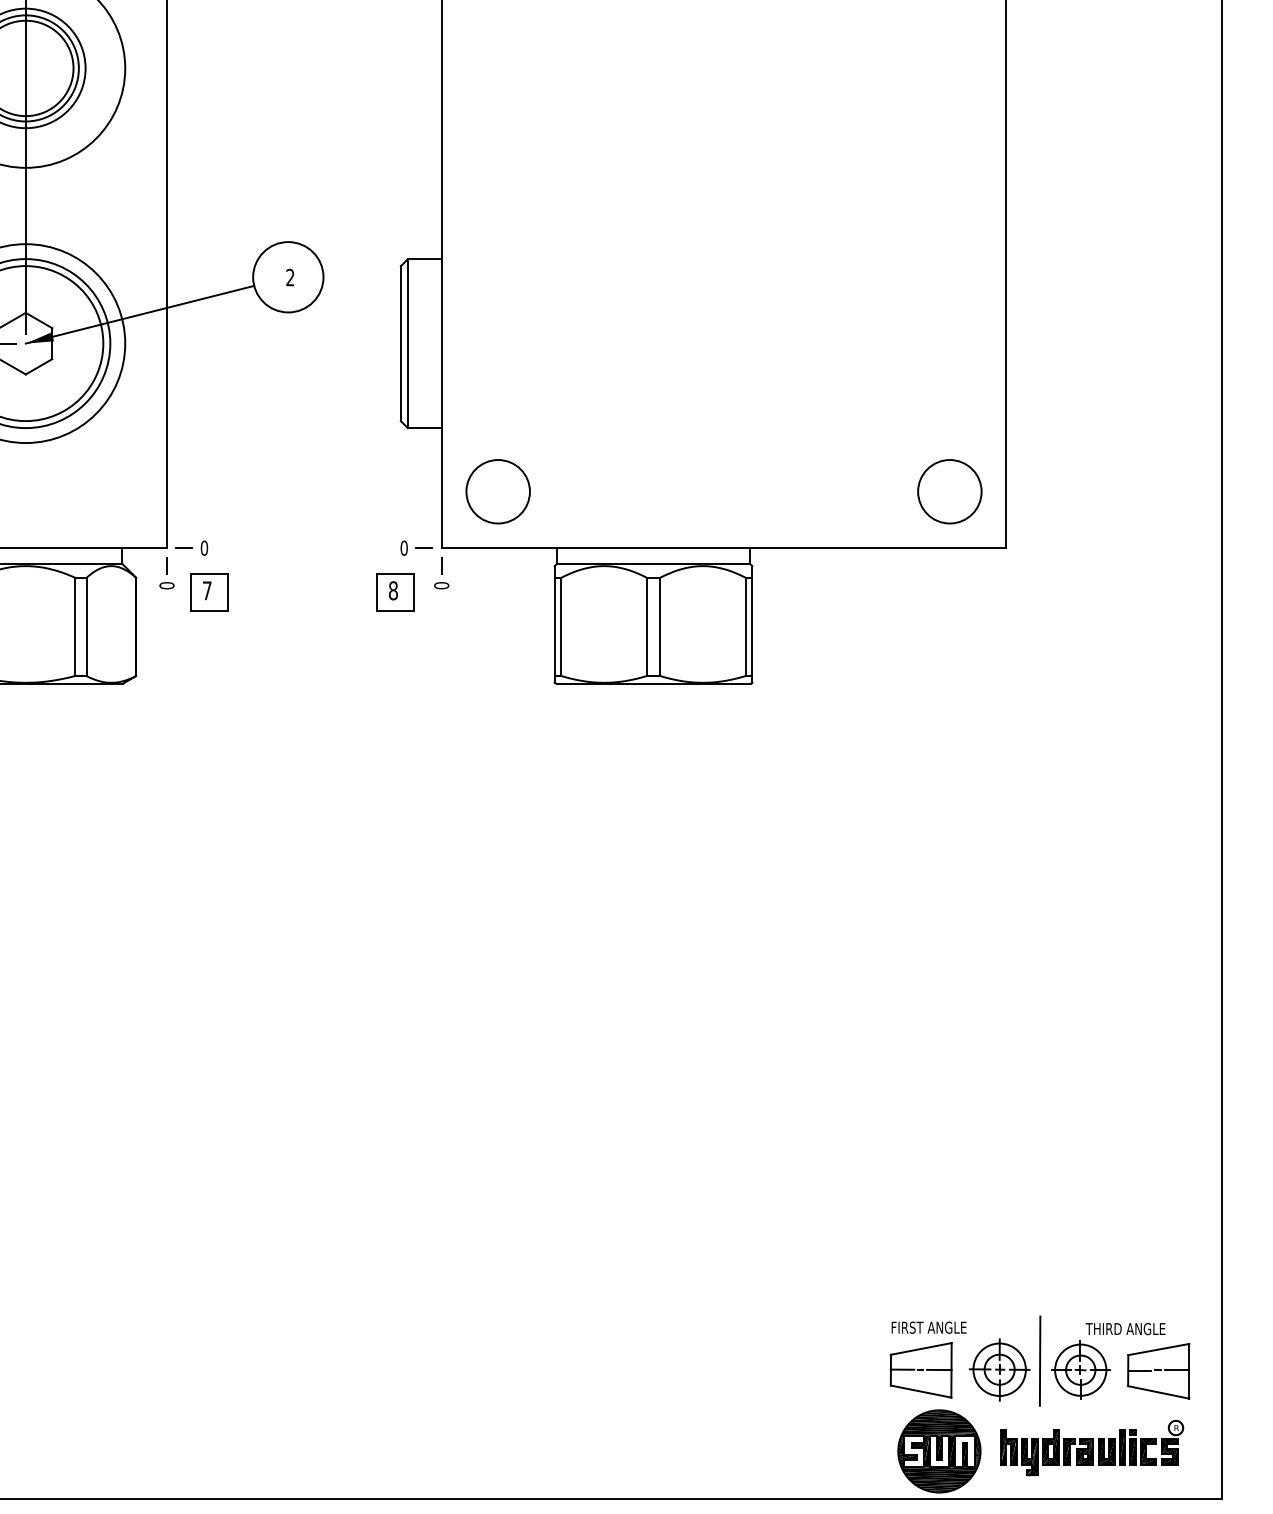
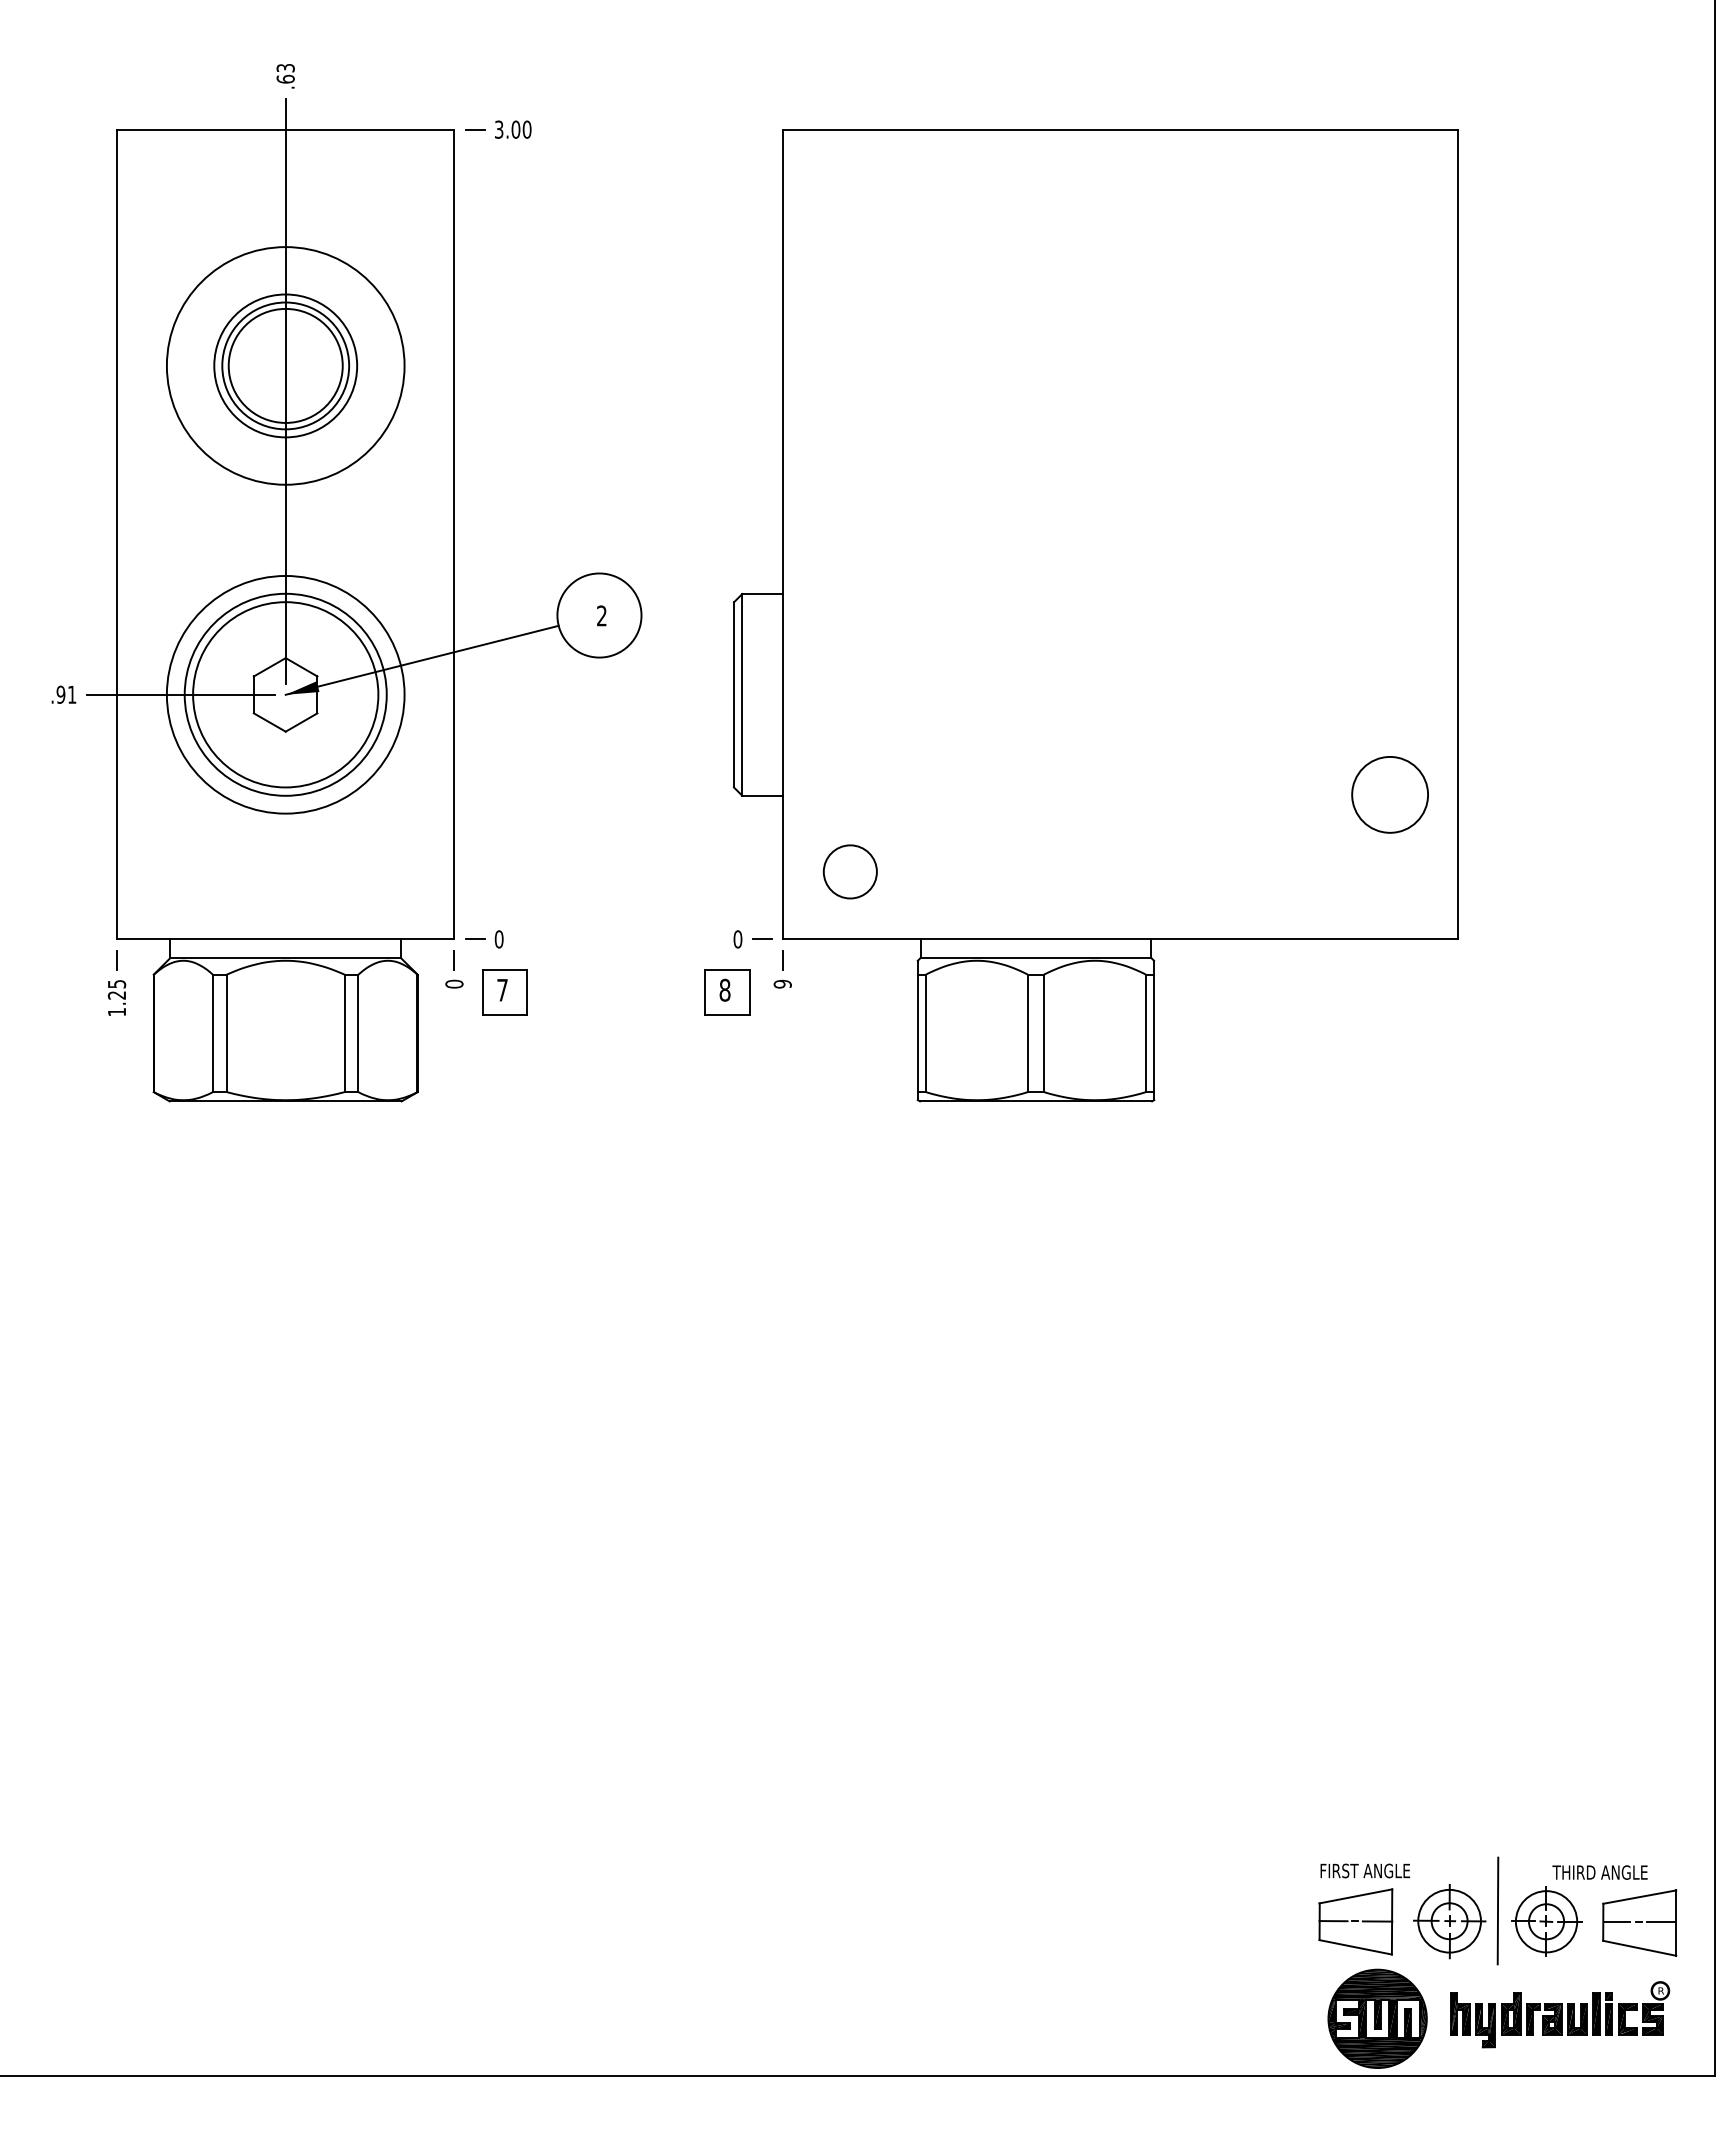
circle: (498, 491) -> (850, 871), size x0.7
circle: (949, 491) -> (1389, 794), moved
text: (441, 585) -> (782, 984), 0 -> 9

